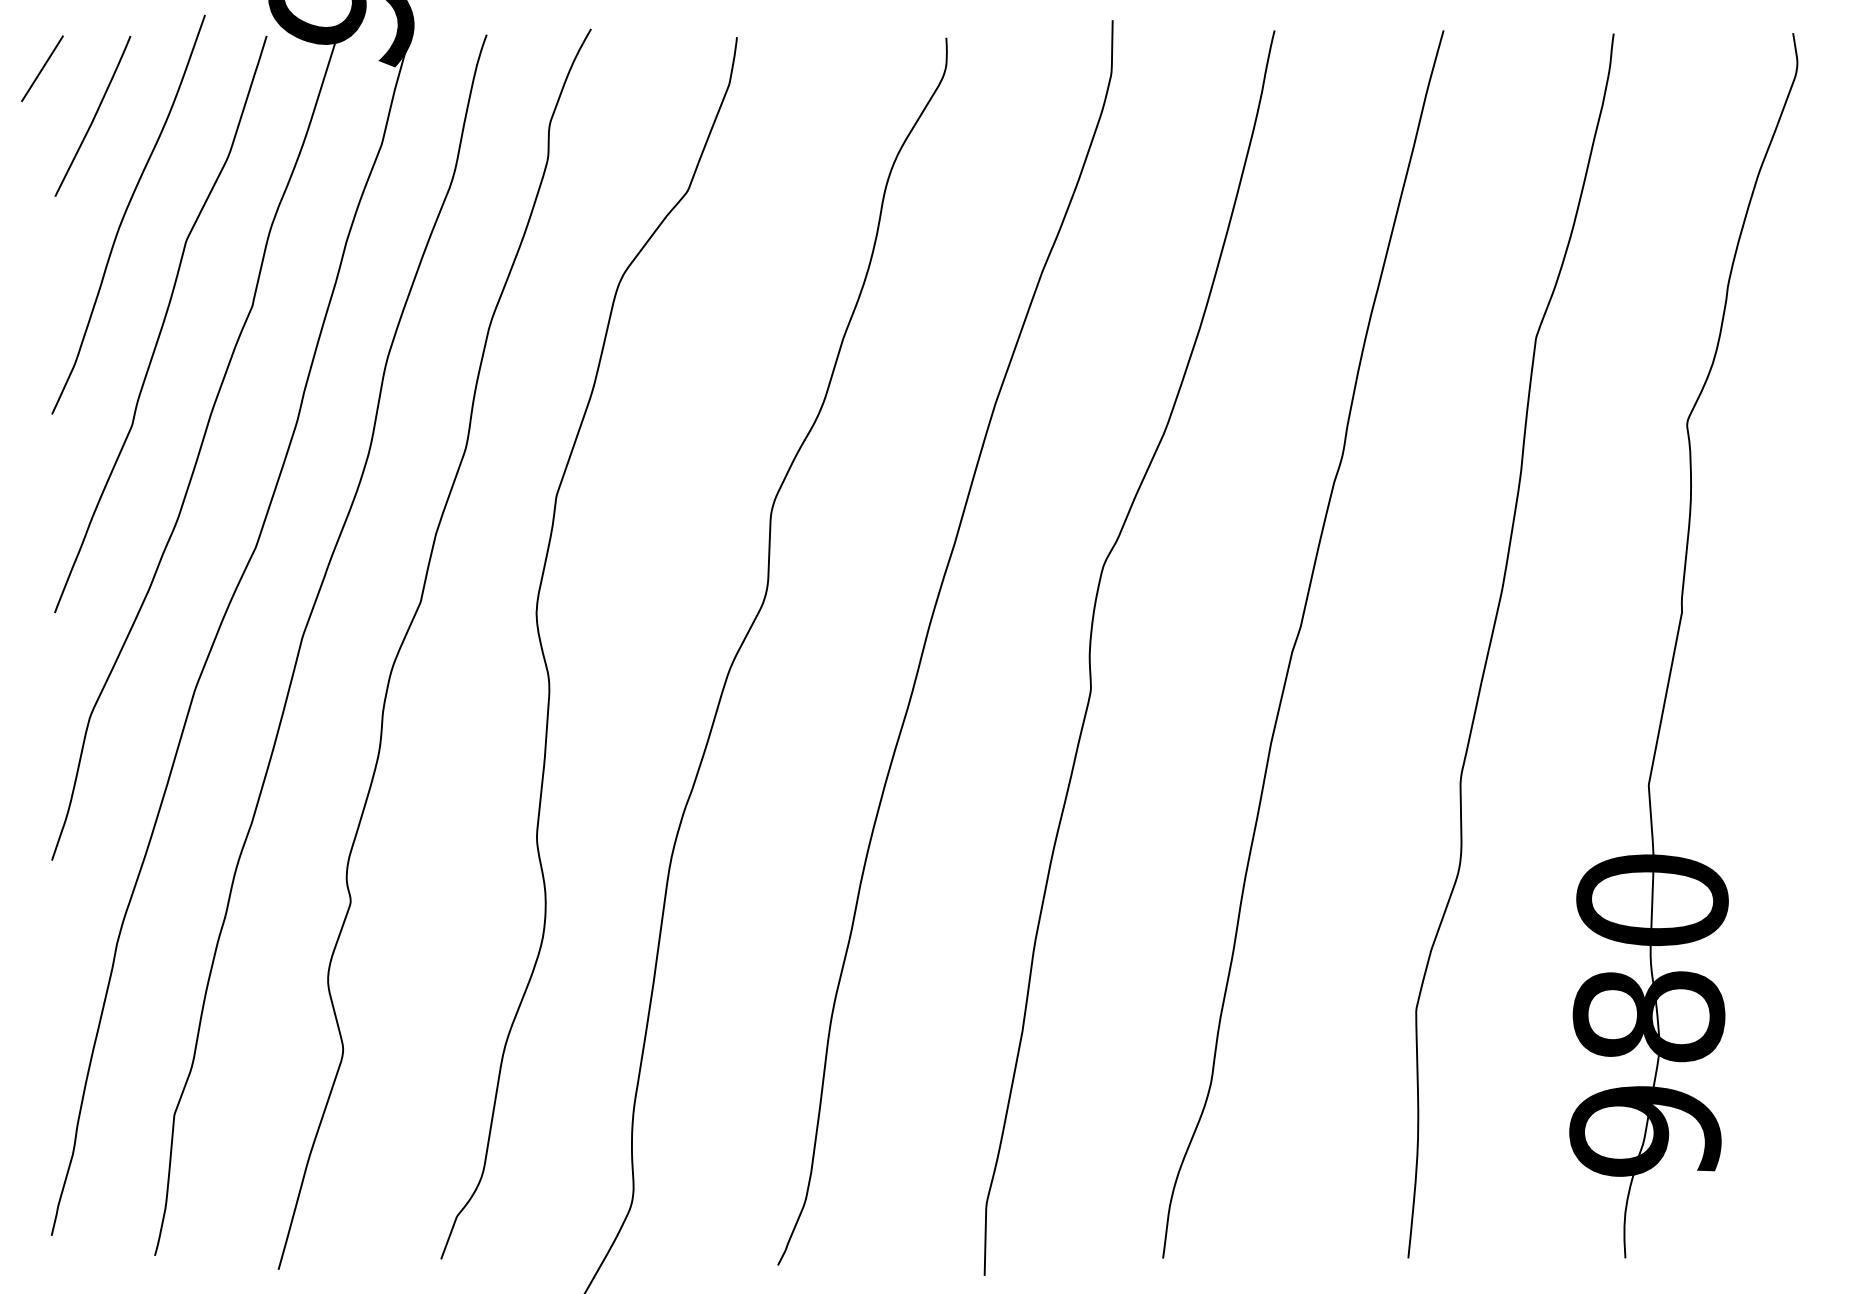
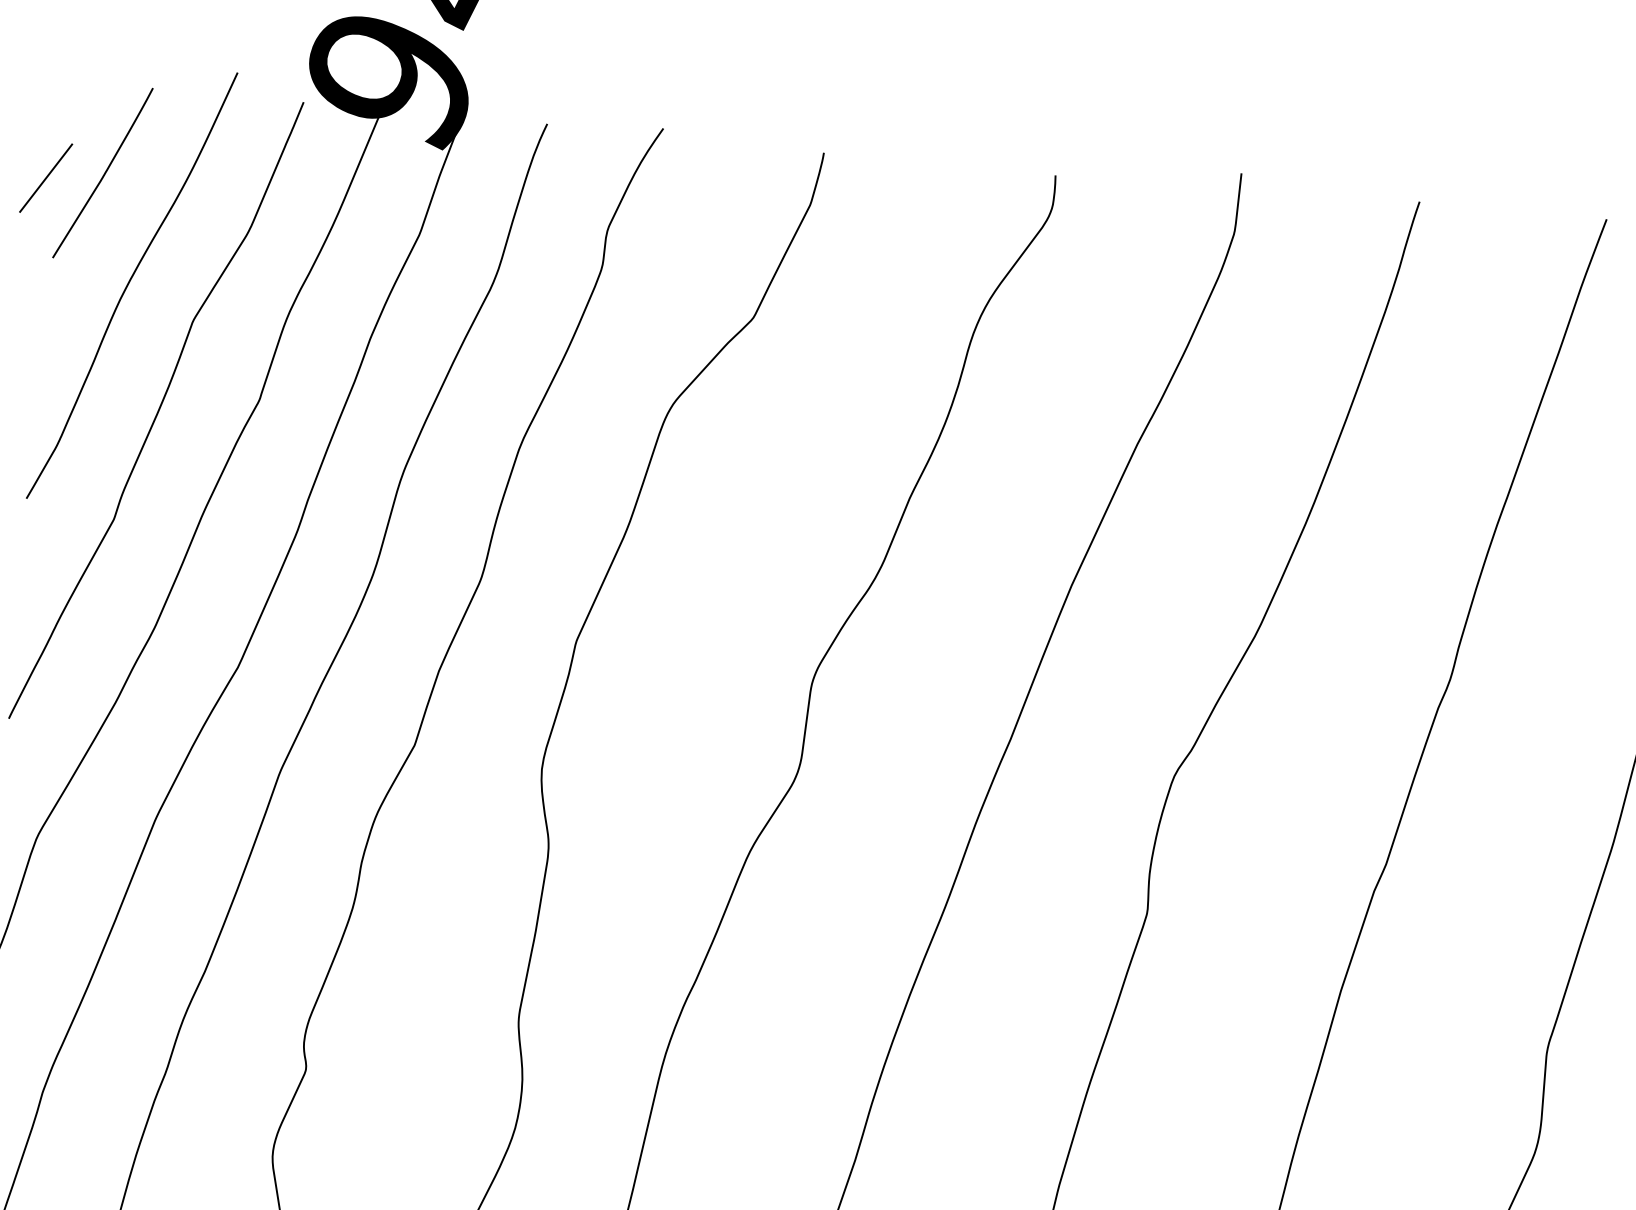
line: (42, 68) -> (46, 177), moved

